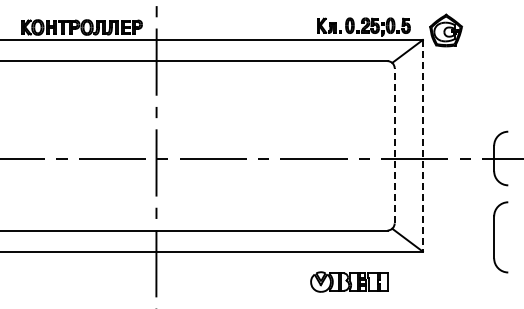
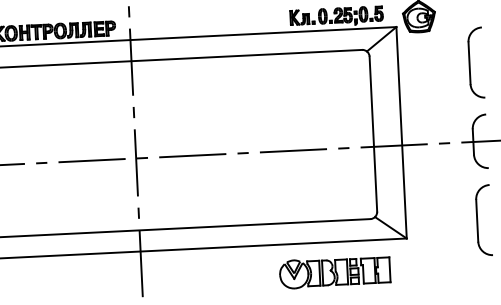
part: (500, 79) -> (475, 62), added
line: (394, 145) -> (373, 133), dashed -> solid
line: (422, 145) -> (401, 132), dashed -> solid
part: (349, 281) -> (334, 271), size x1.43

